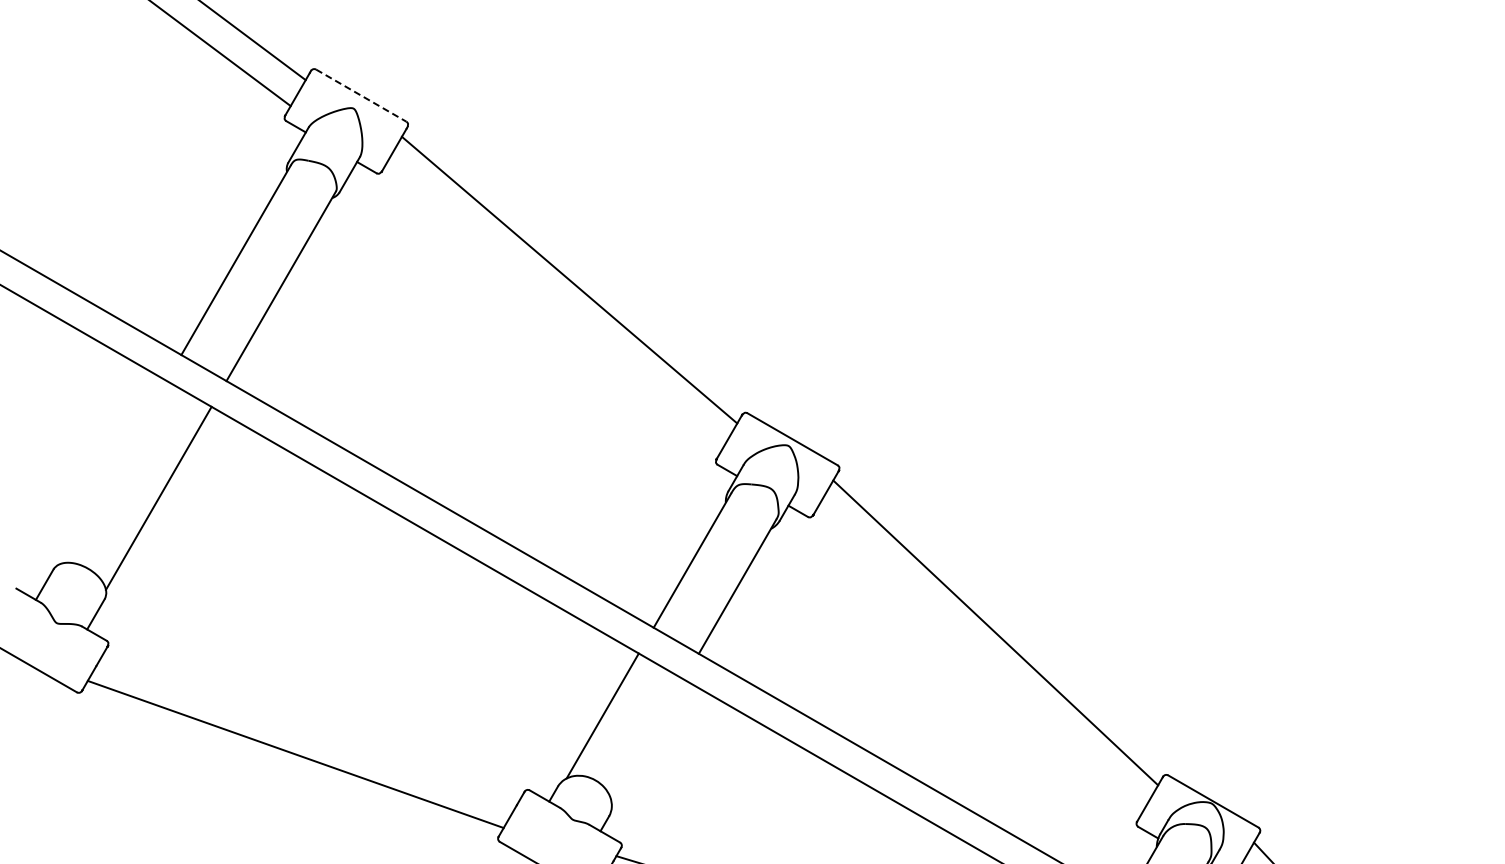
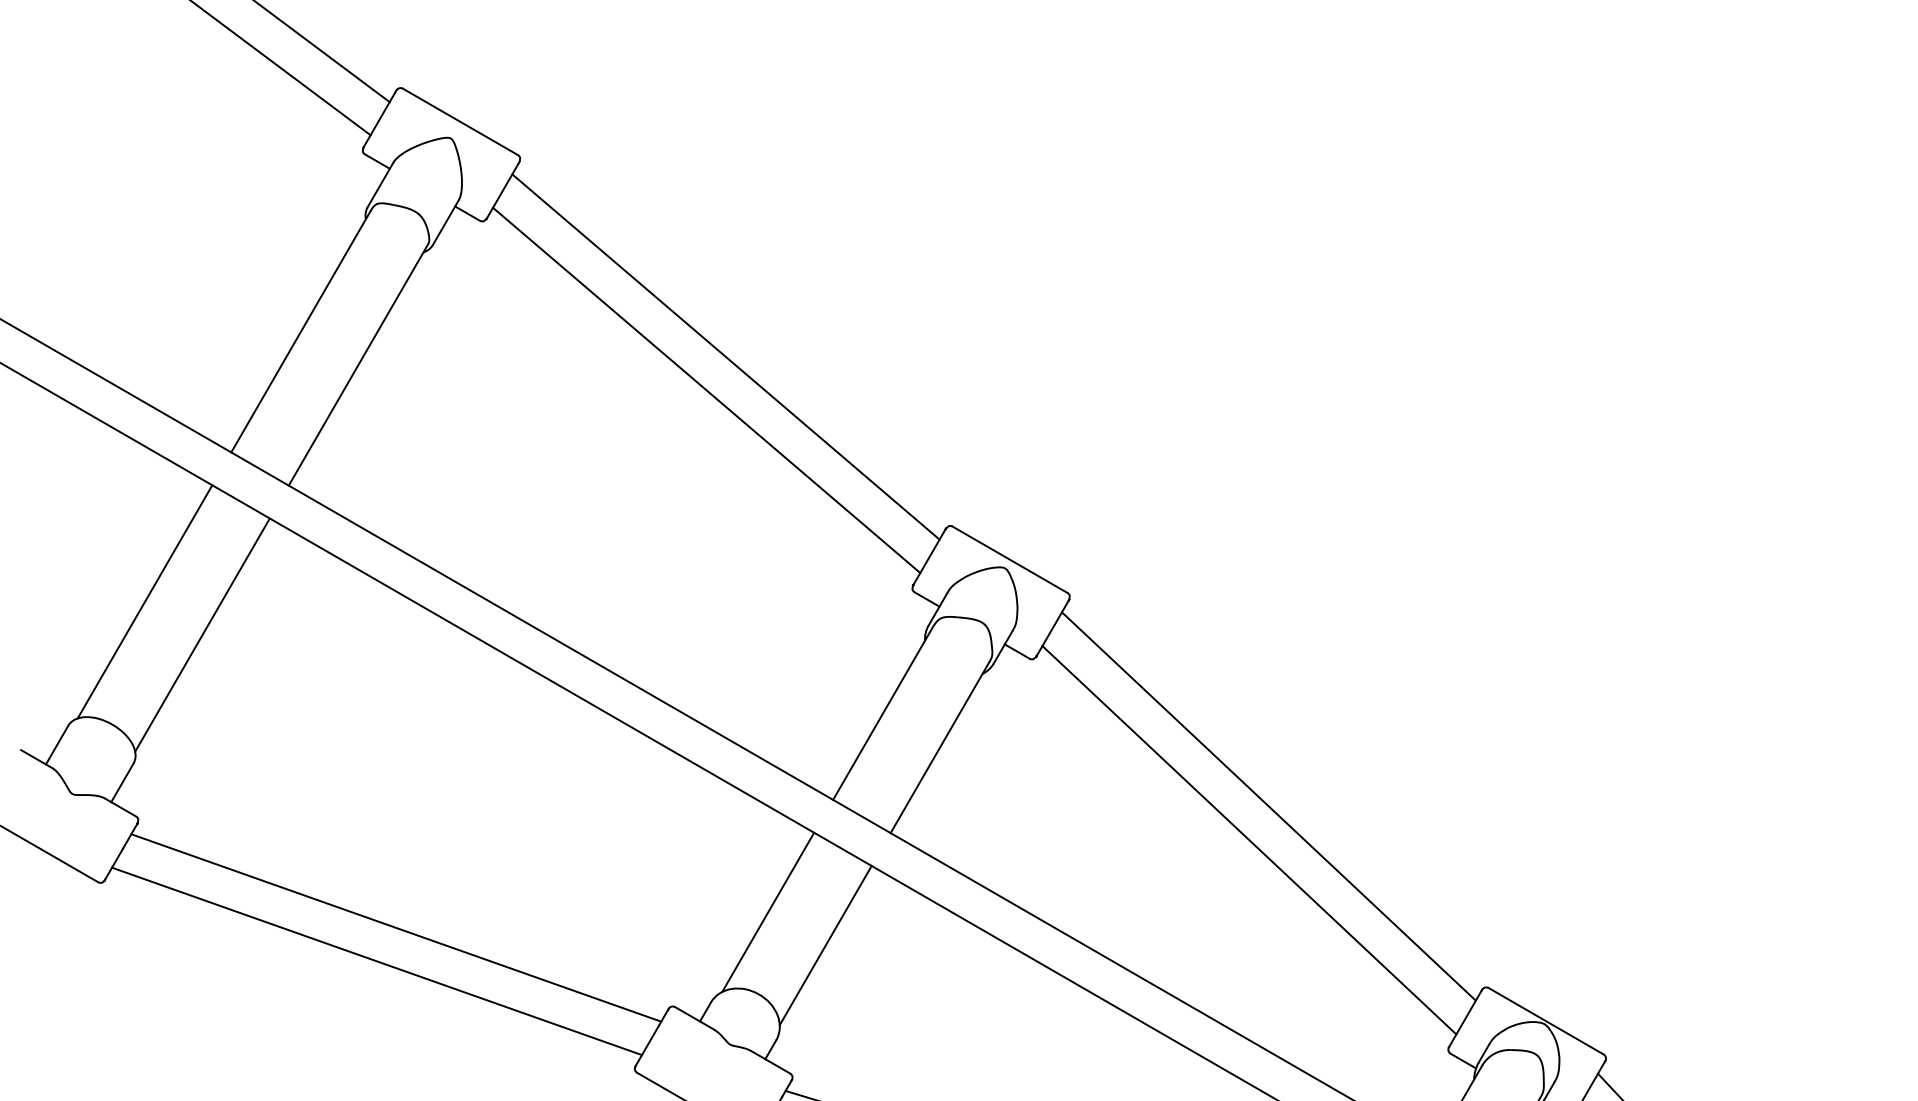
line: (361, 95) -> (460, 121), dashed -> solid
line: (554, 306) -> (706, 390), added
line: (113, 471) -> (144, 600), added
line: (980, 659) -> (1249, 840), added
line: (310, 727) -> (395, 927), added
line: (647, 741) -> (825, 944), added

